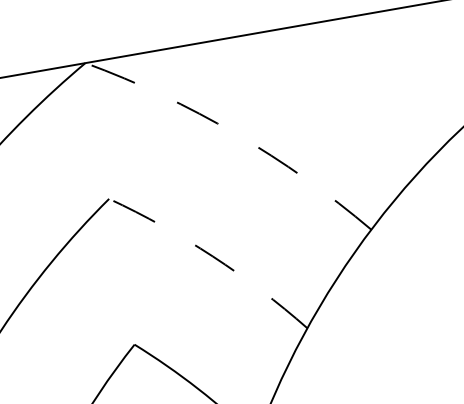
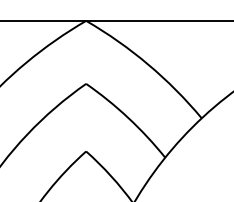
arc: (236, 133) -> (148, 64), dashed -> solid
arc: (213, 255) -> (128, 117), dashed -> solid

